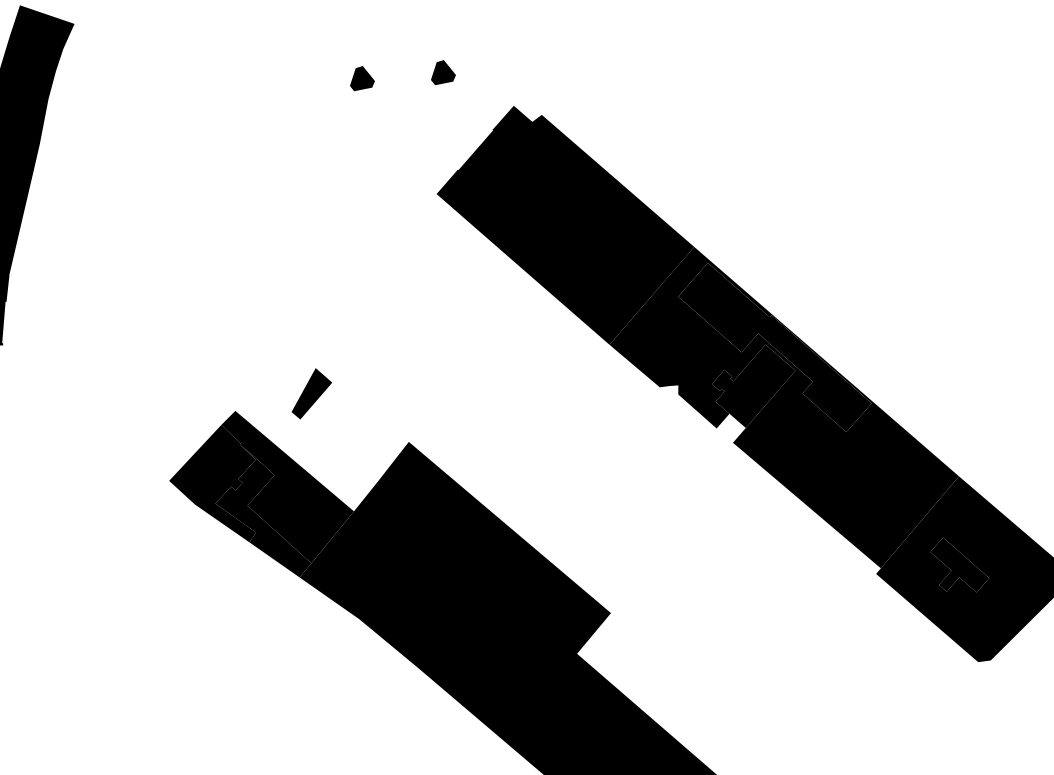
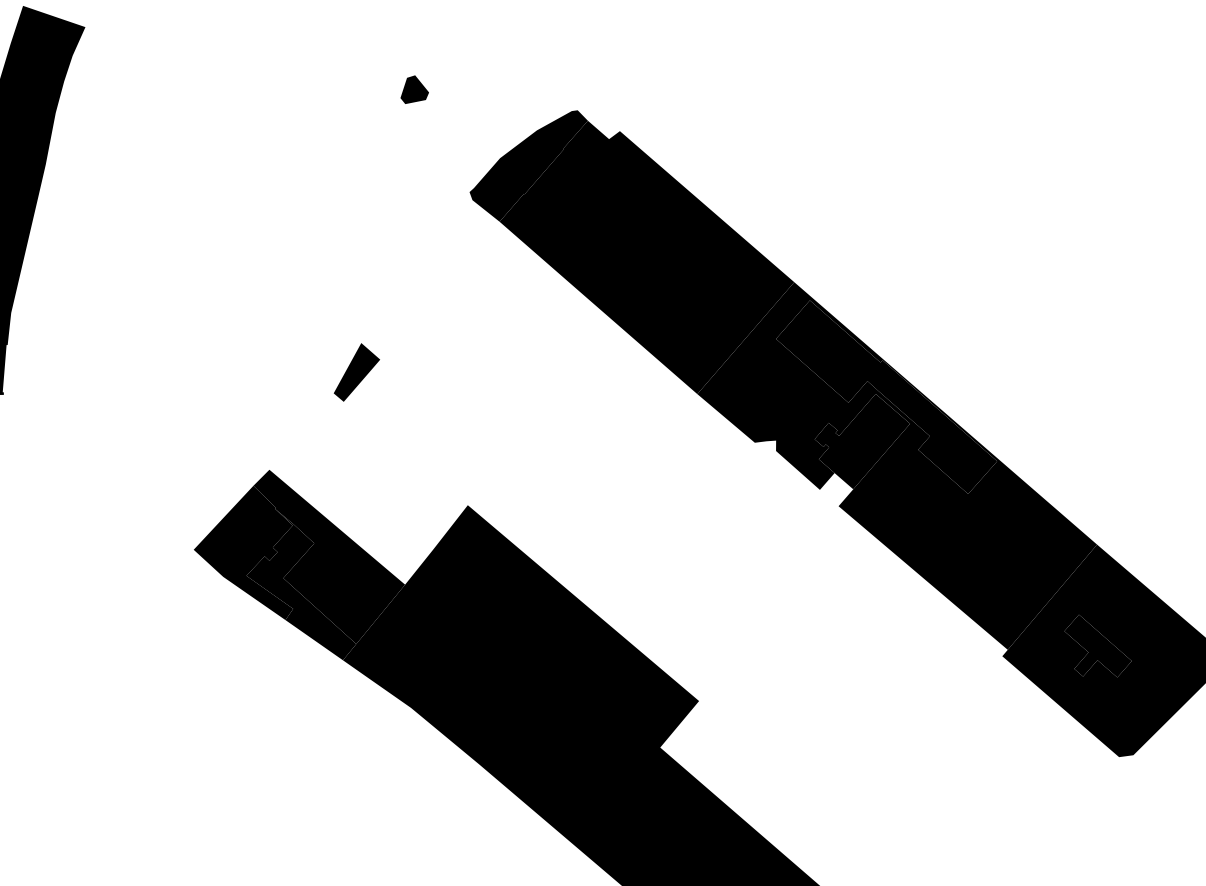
part: (443, 72) -> (507, 82), removed
fill: (461, 145) -> (528, 166), added
part: (311, 393) -> (356, 372), moved

